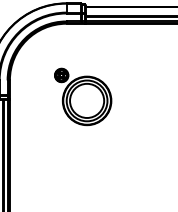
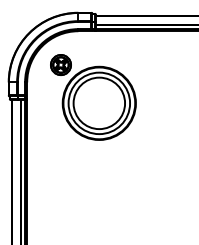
part: (83, 97) -> (93, 97), size x1.67

